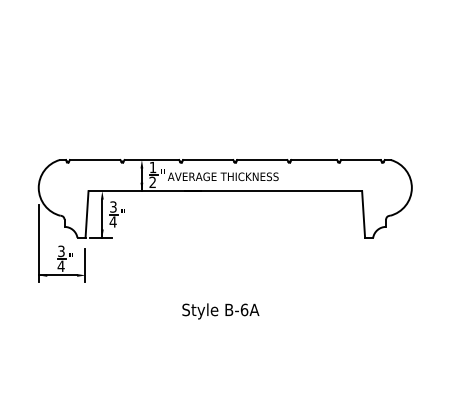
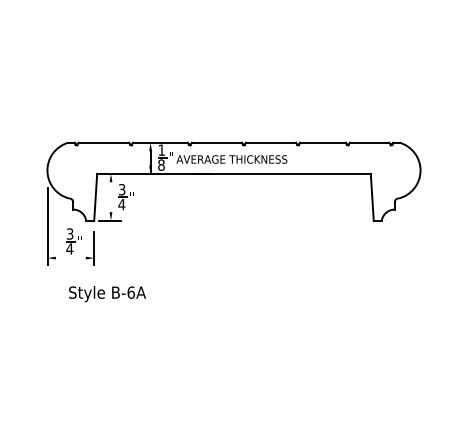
text: (152, 181) -> (161, 164), 2 -> 8
line: (102, 218) -> (111, 201), removed
line: (57, 275) -> (66, 258), removed
text: (220, 311) -> (107, 294), moved

